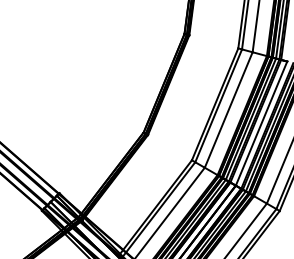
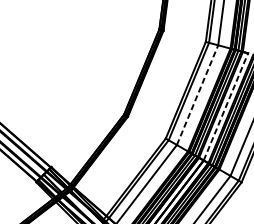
line: (228, 109) -> (197, 94), solid -> dashed
line: (261, 123) -> (225, 106), solid -> dashed

